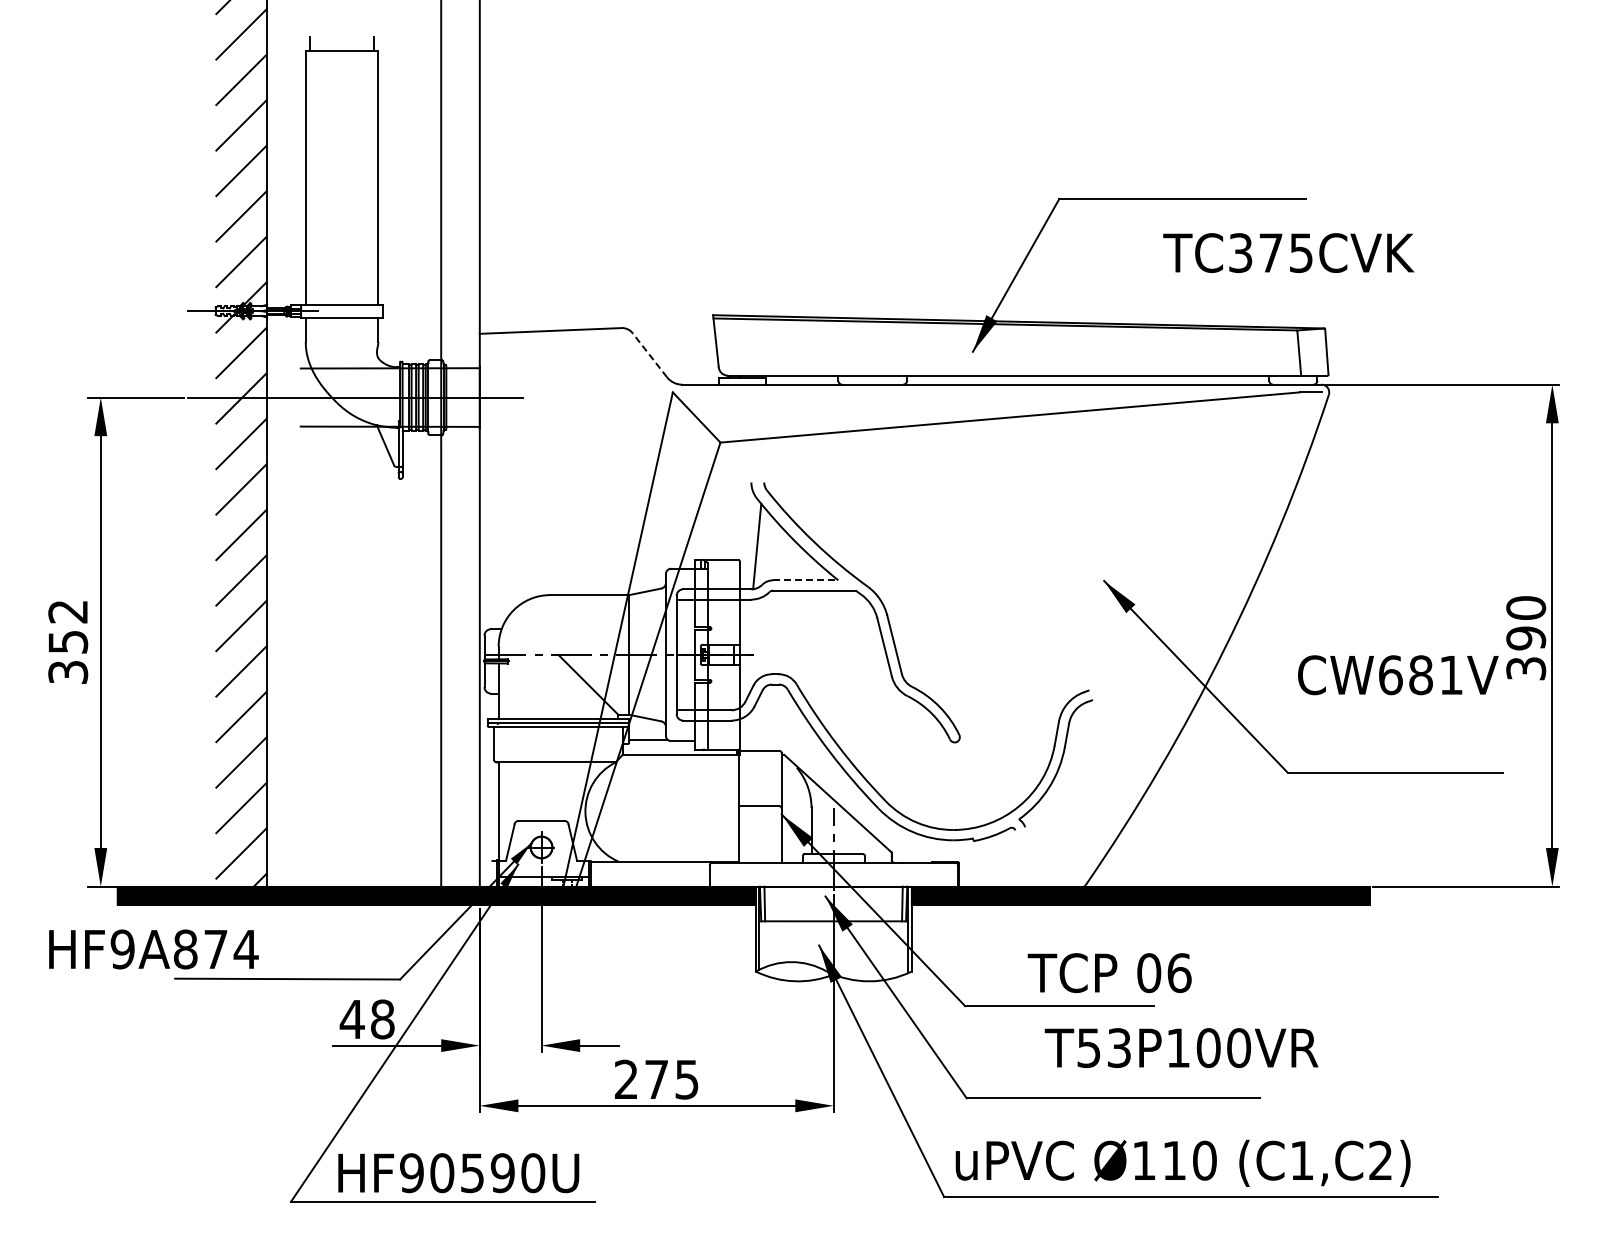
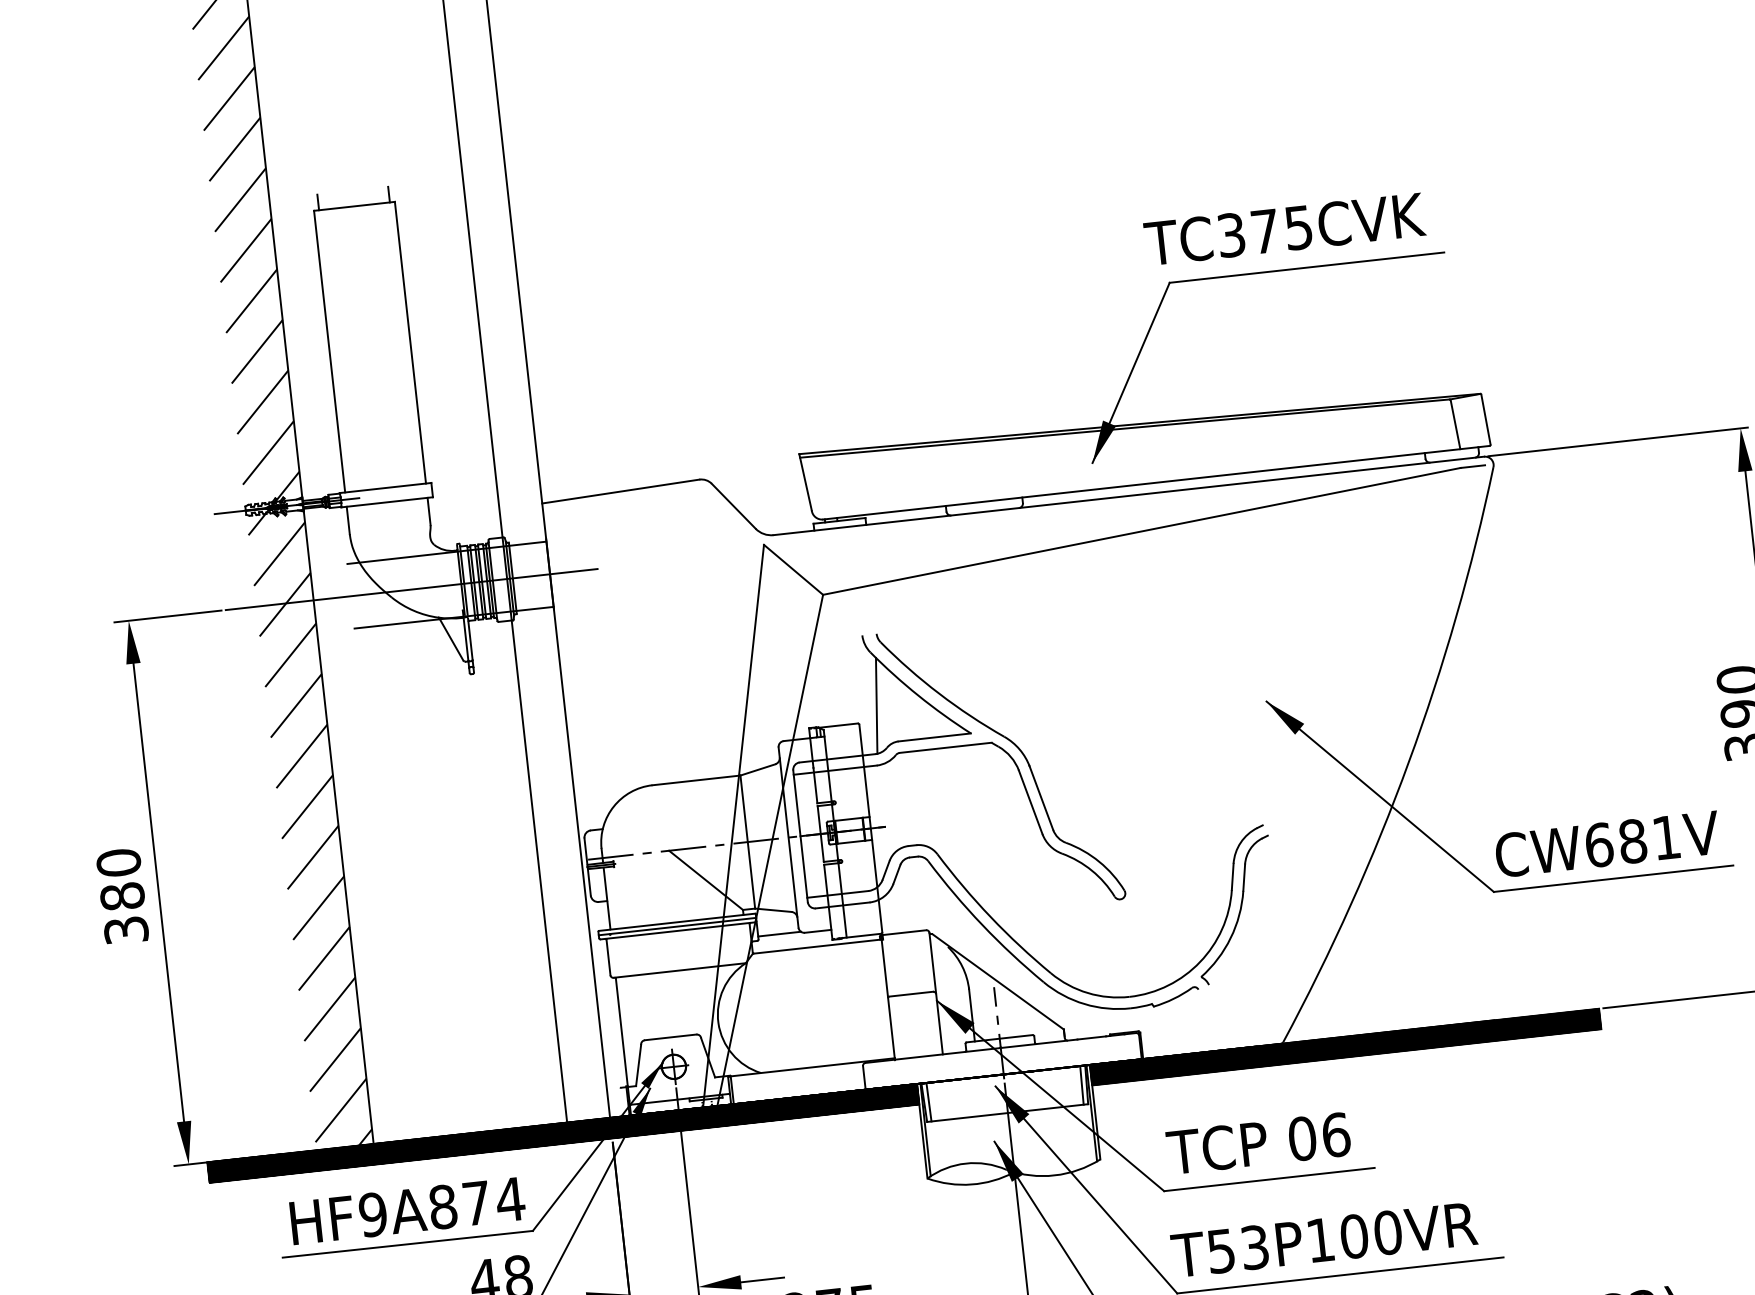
text: (1288, 252) -> (1284, 228), moved
line: (649, 354) -> (733, 505), dashed -> solid
line: (805, 580) -> (934, 737), dashed -> solid
text: (68, 626) -> (120, 879), 352 -> 380
text: (1398, 675) -> (1607, 844), moved
text: (153, 949) -> (407, 1211), moved
text: (1109, 973) -> (1258, 1144), moved
text: (1181, 1048) -> (1324, 1240), moved

